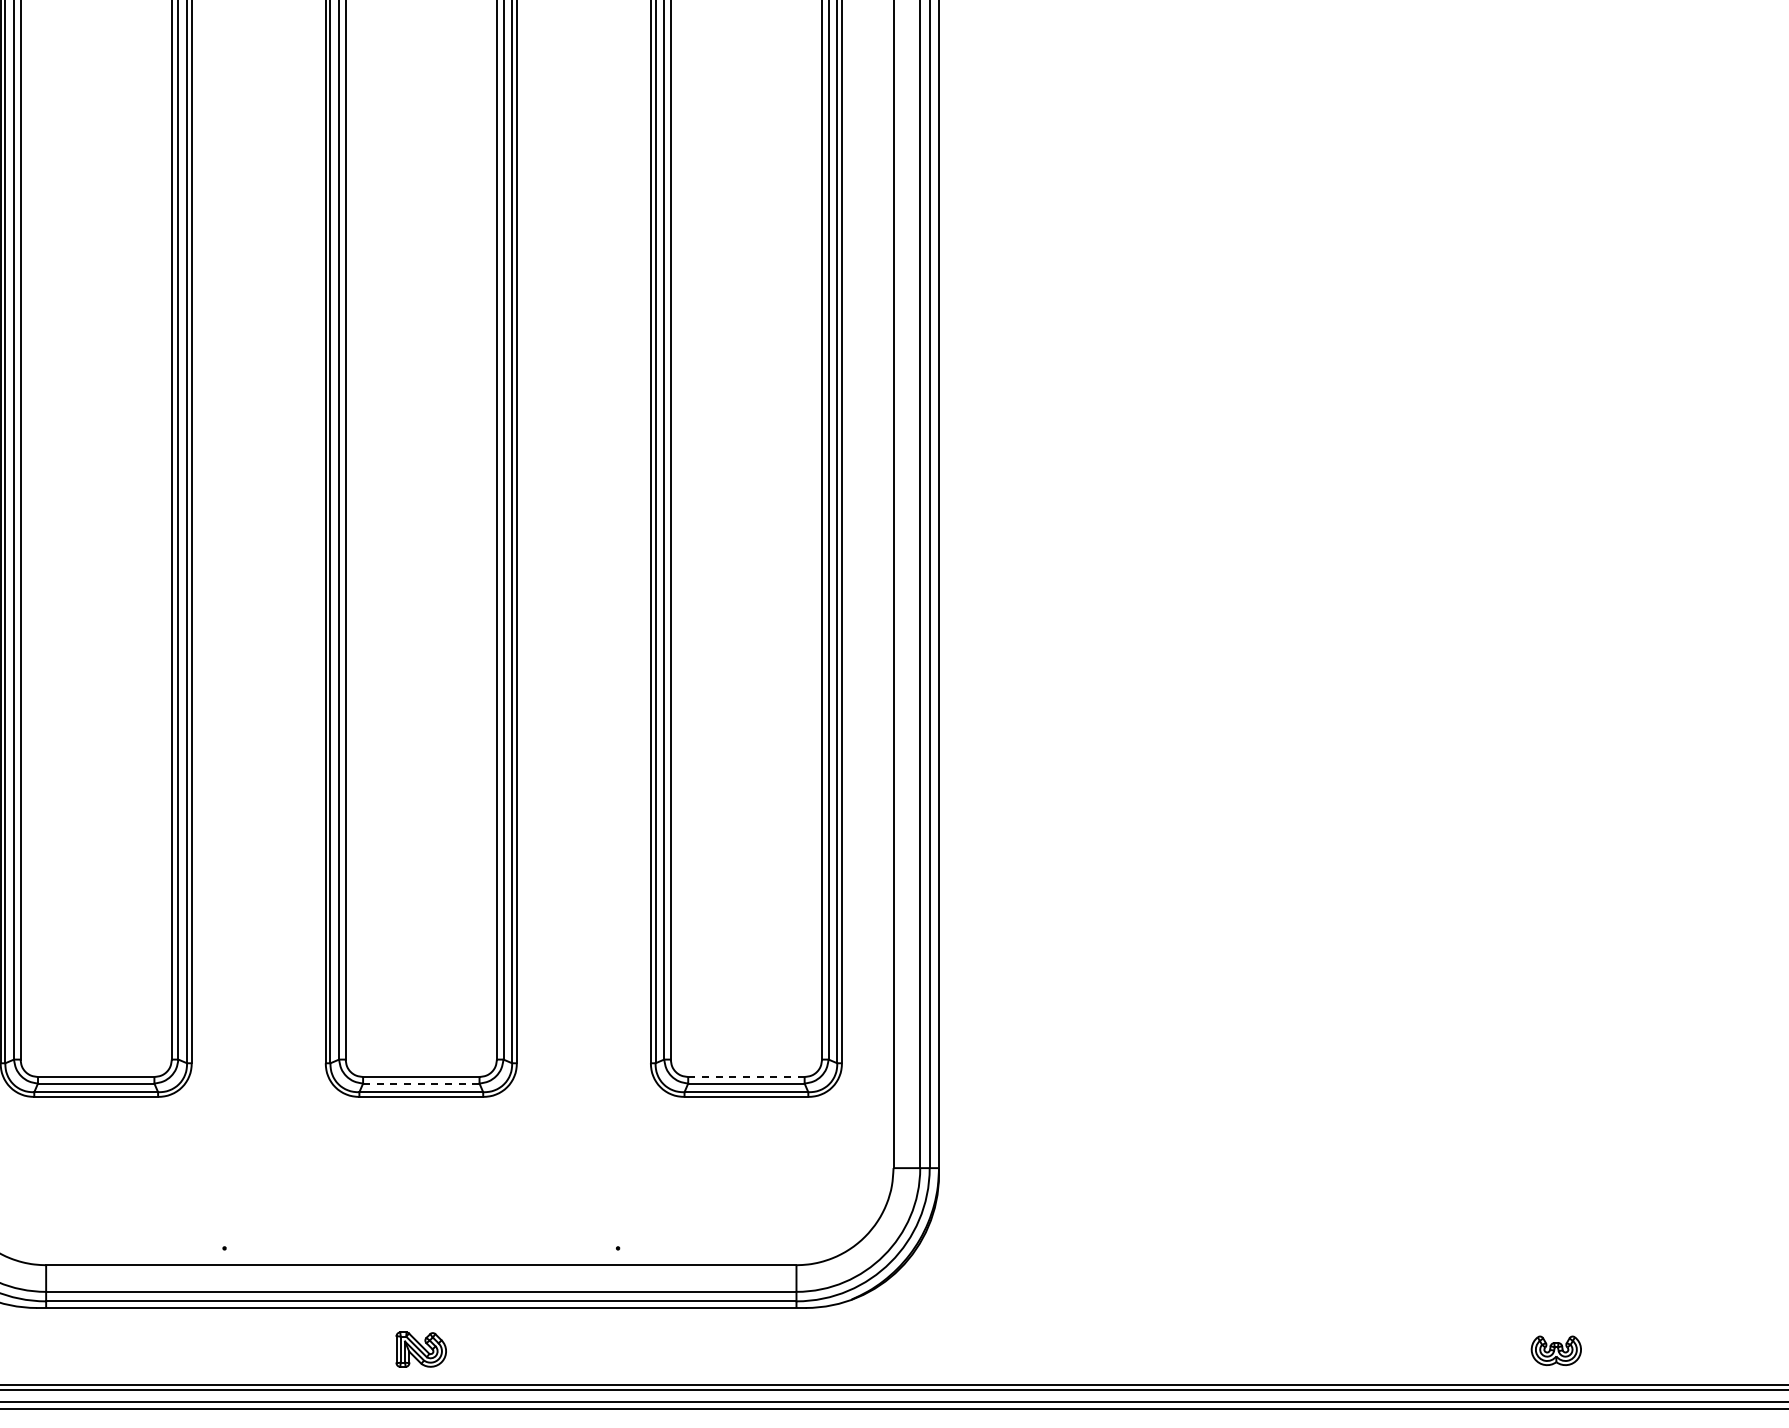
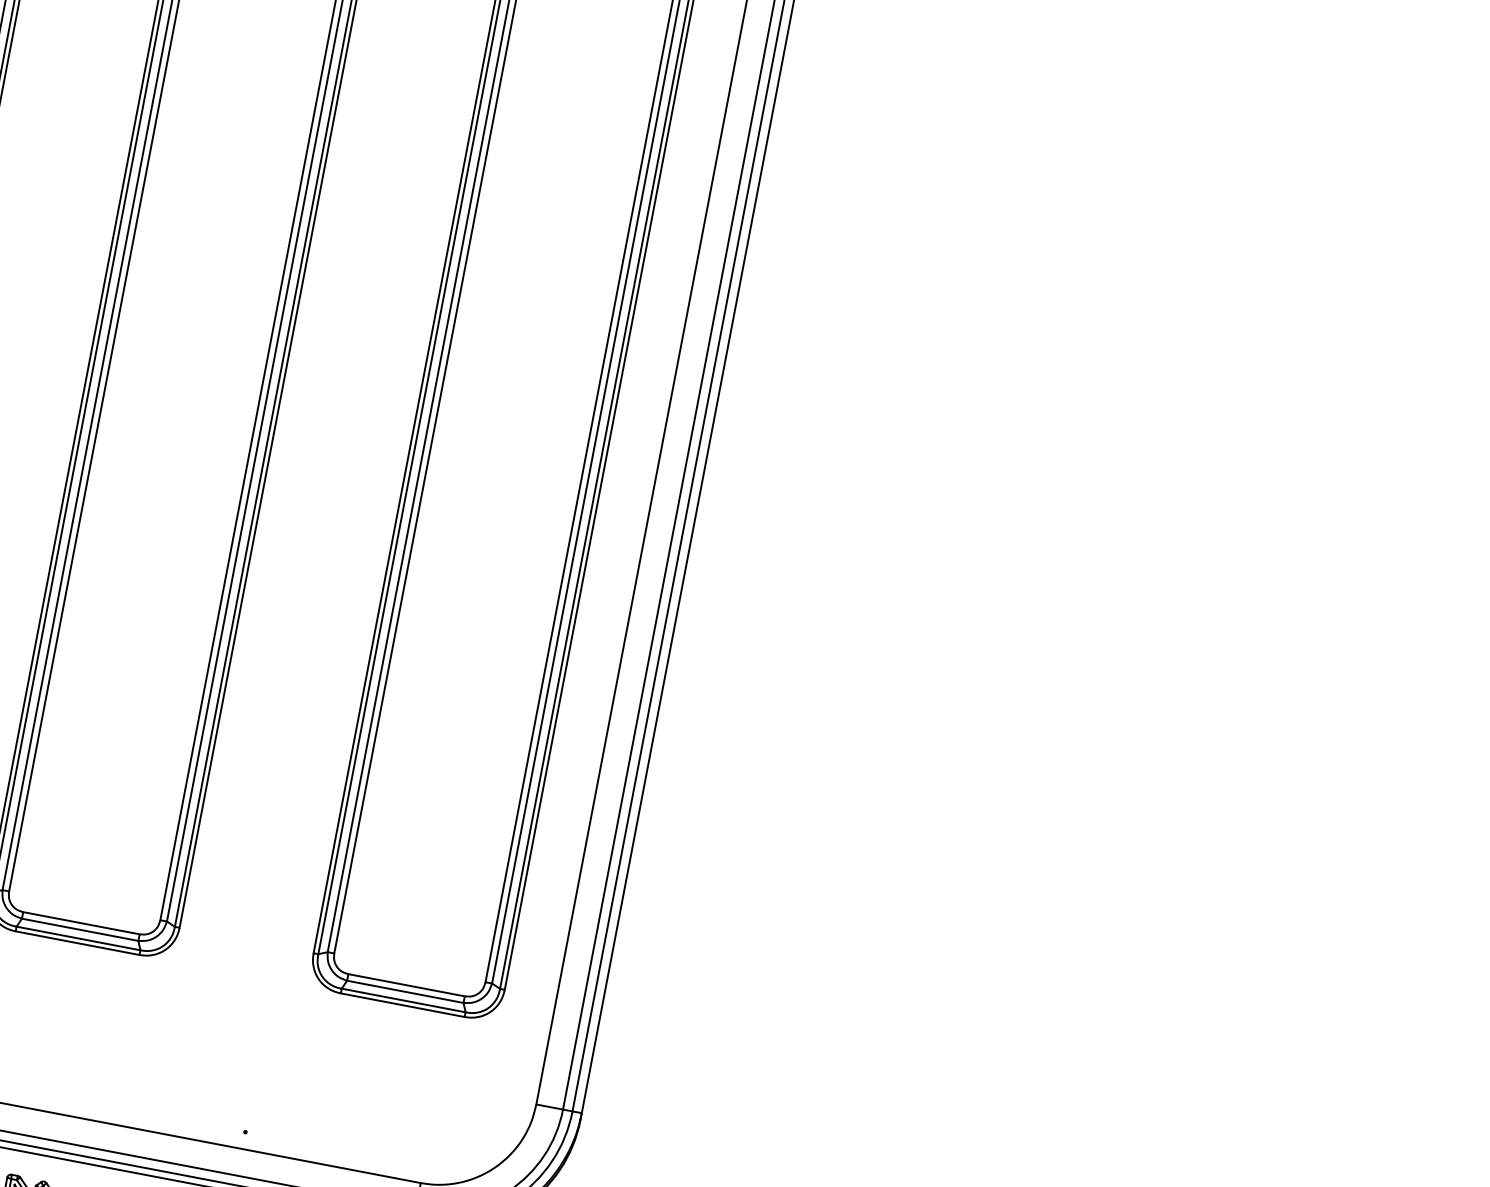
line: (745, 1076) -> (405, 984), dashed -> solid
line: (421, 1083) -> (80, 929), dashed -> solid

